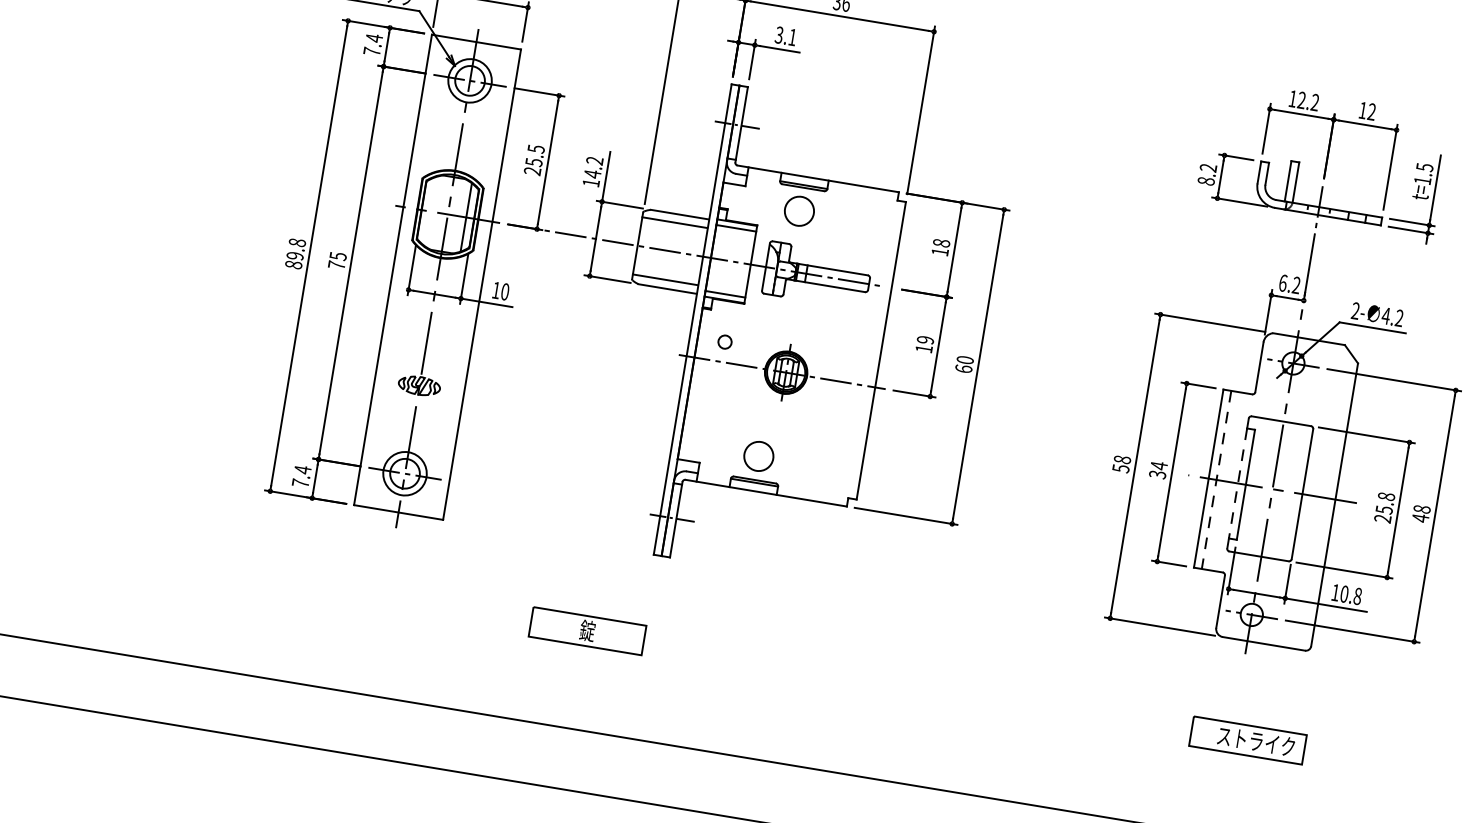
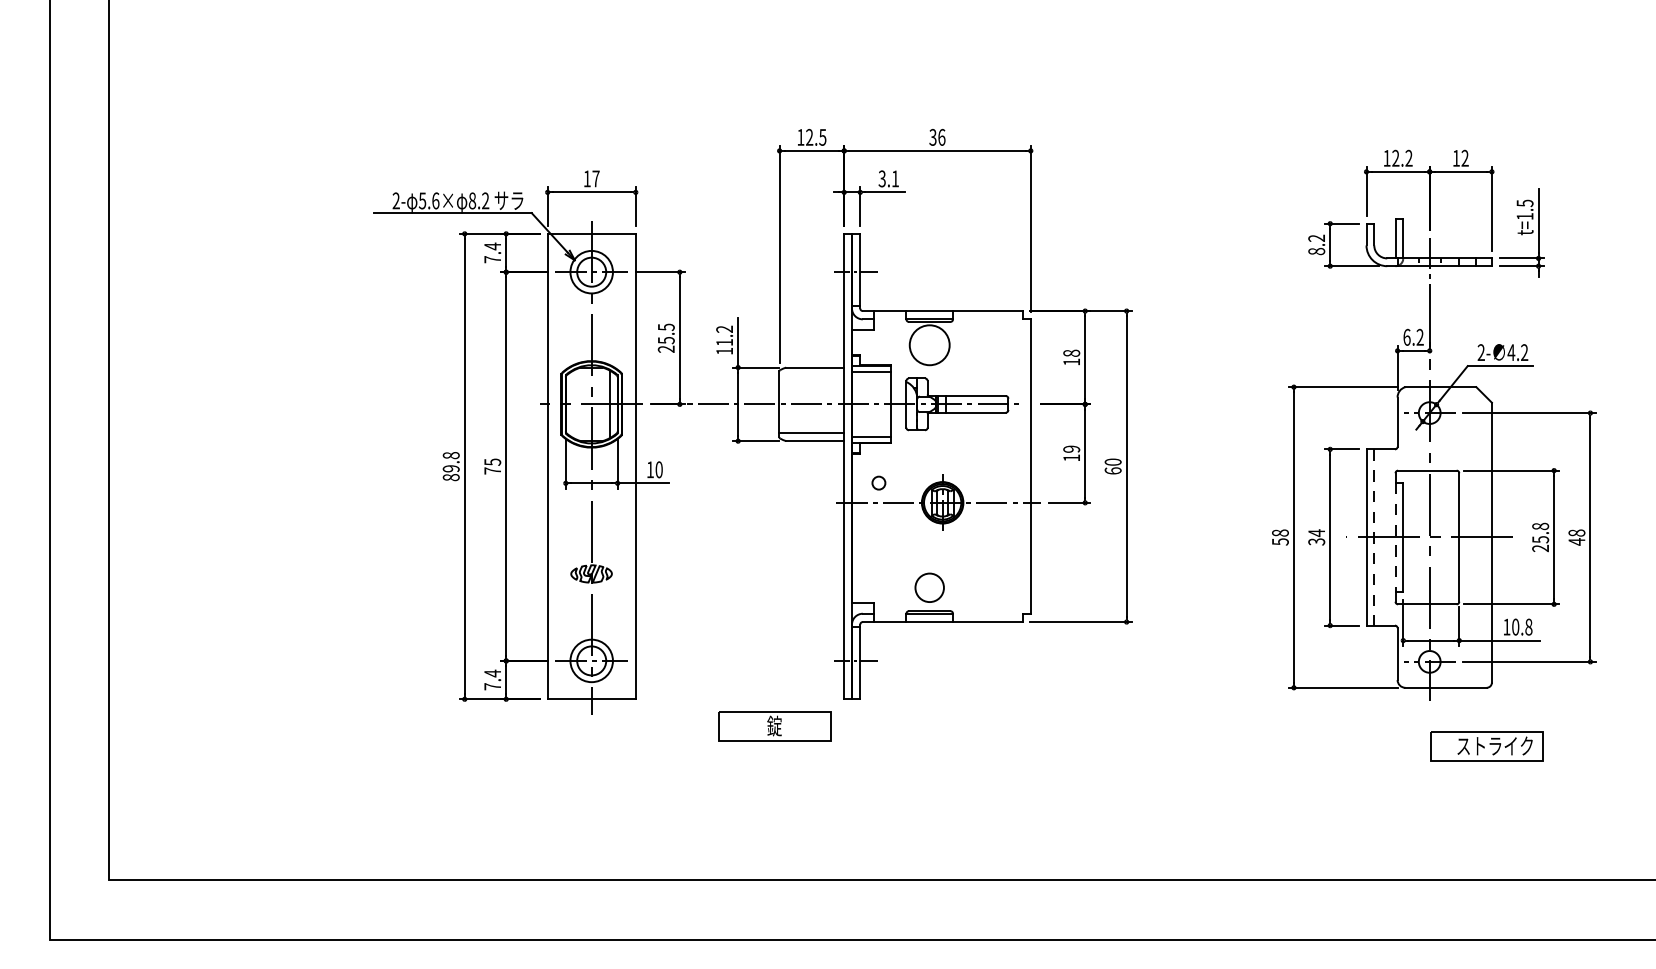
text: (592, 174) -> (724, 342), 14.2 -> 11.2
circle: (799, 211) -> (929, 345), size x1.4
line: (674, 223) -> (811, 376), removed
part: (587, 631) -> (774, 726), moved
part: (1247, 740) -> (1486, 746), moved

